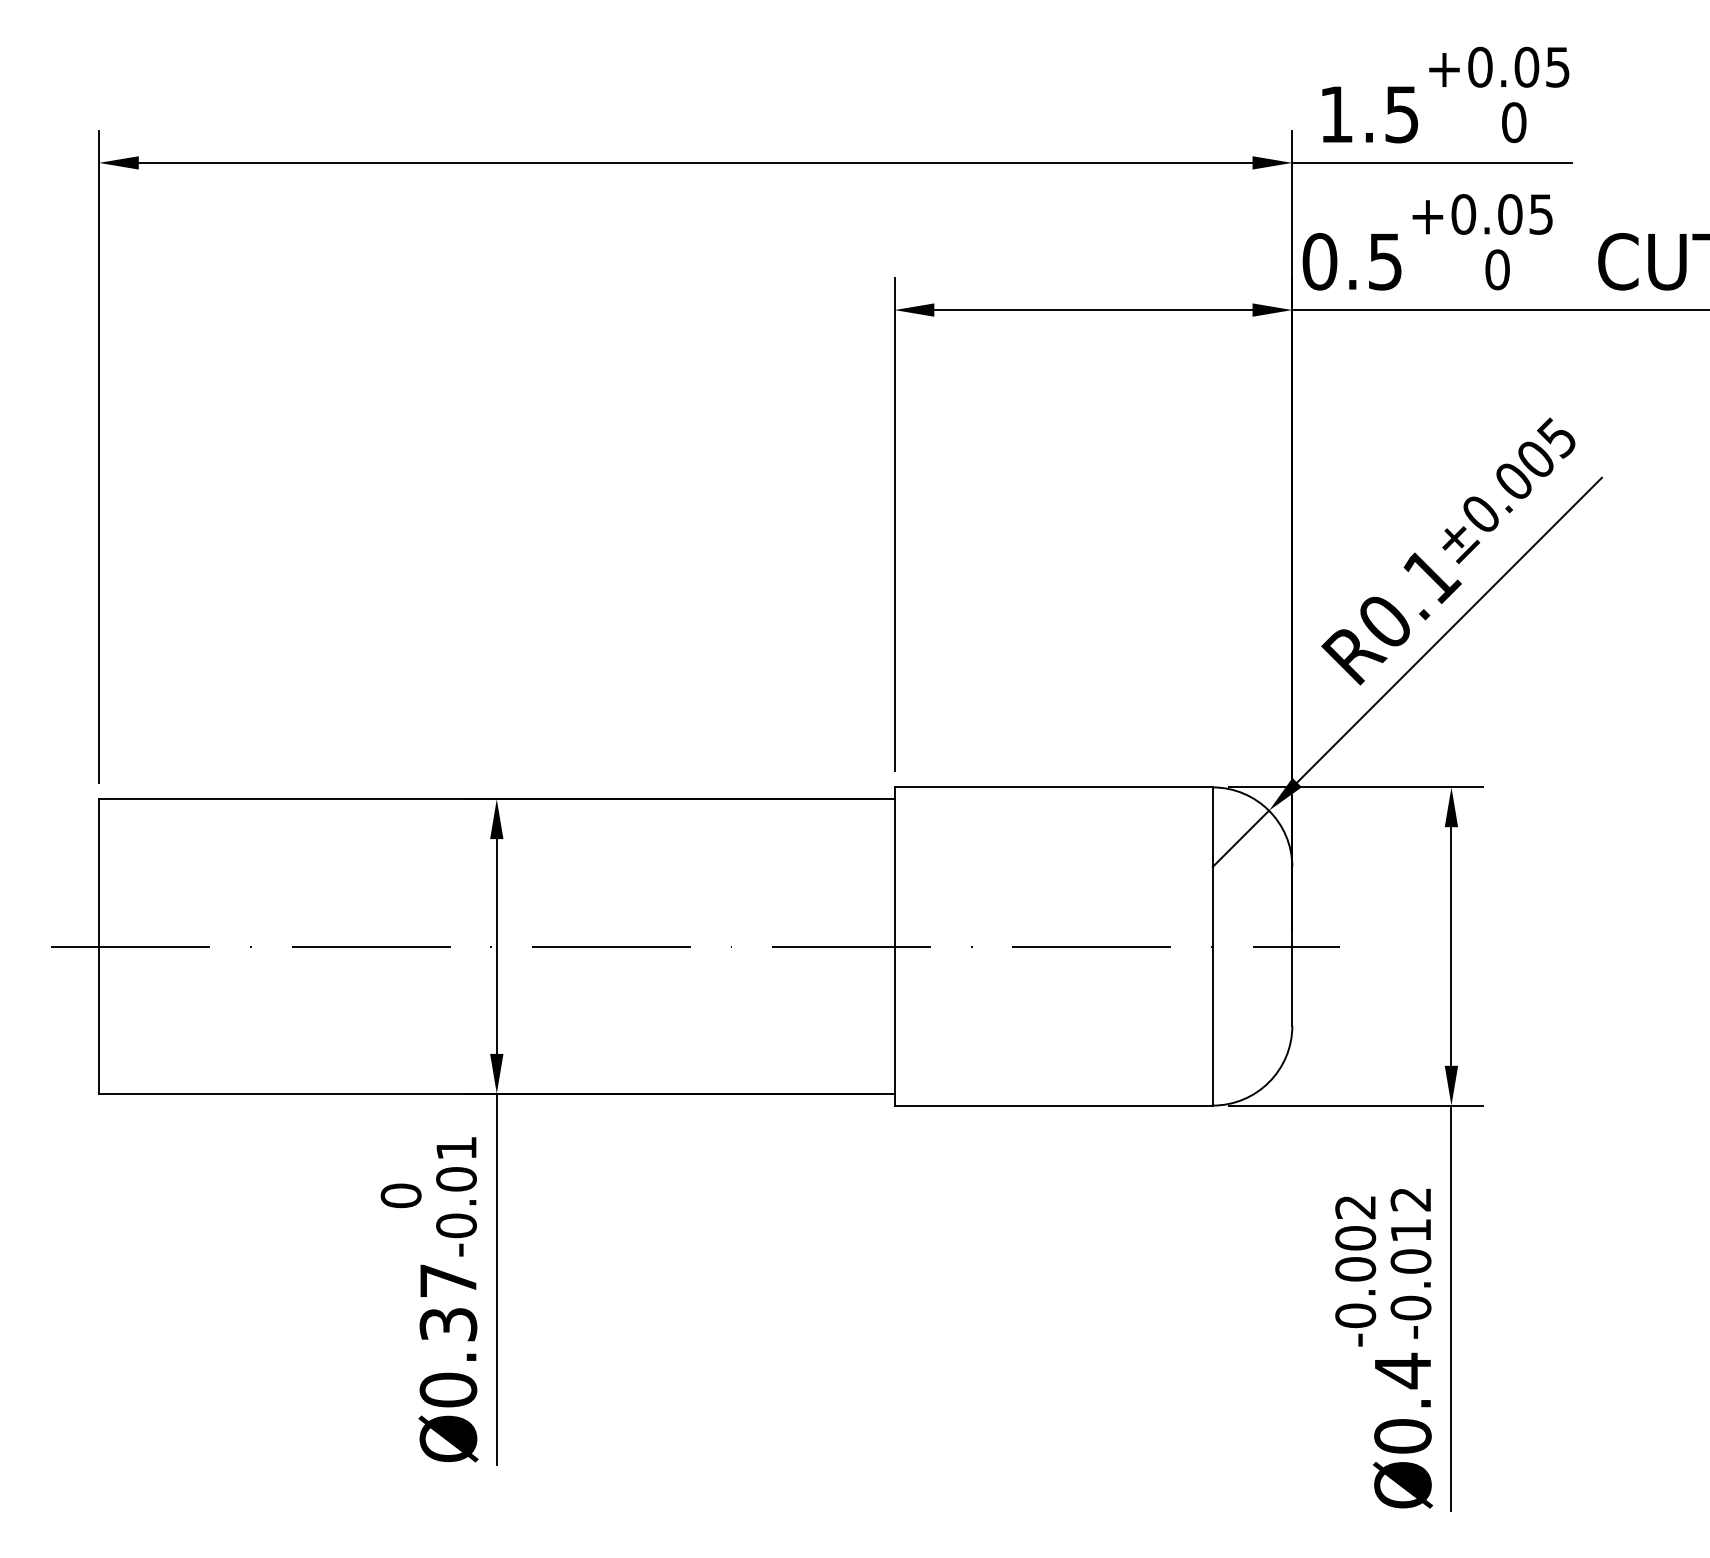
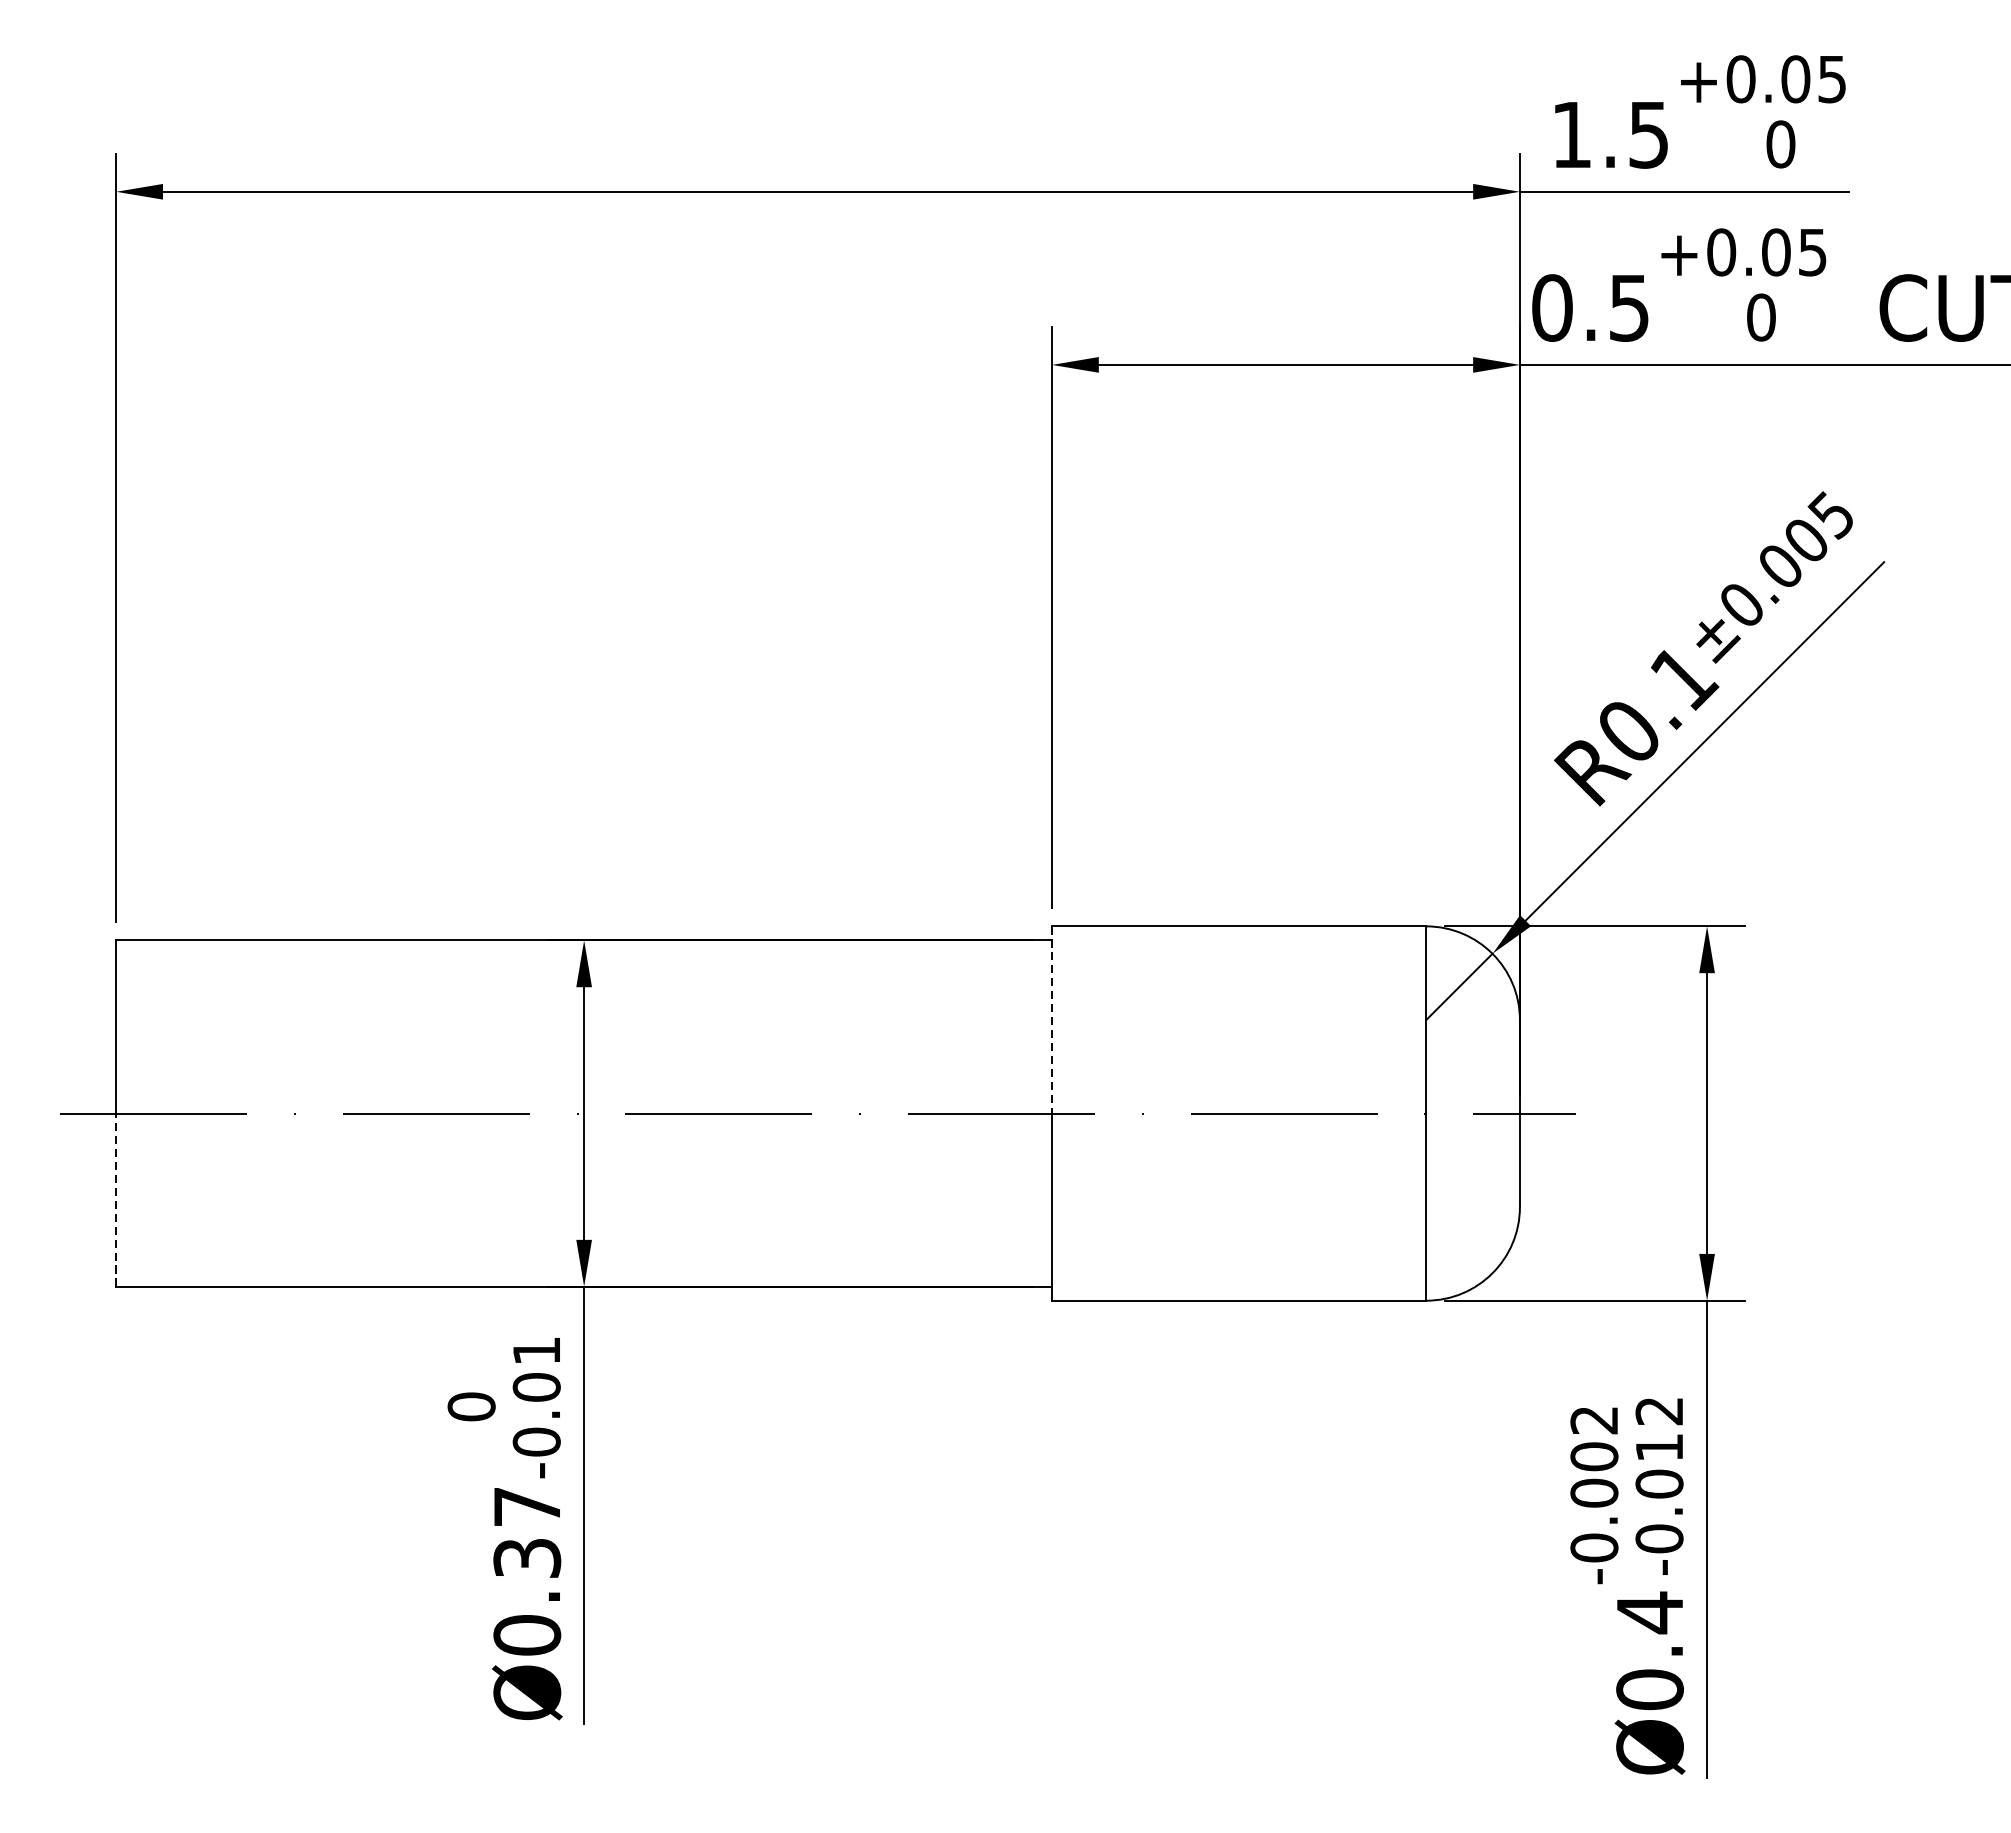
line: (894, 866) -> (1051, 1019), solid -> dashed
line: (99, 1020) -> (116, 1200), solid -> dashed

